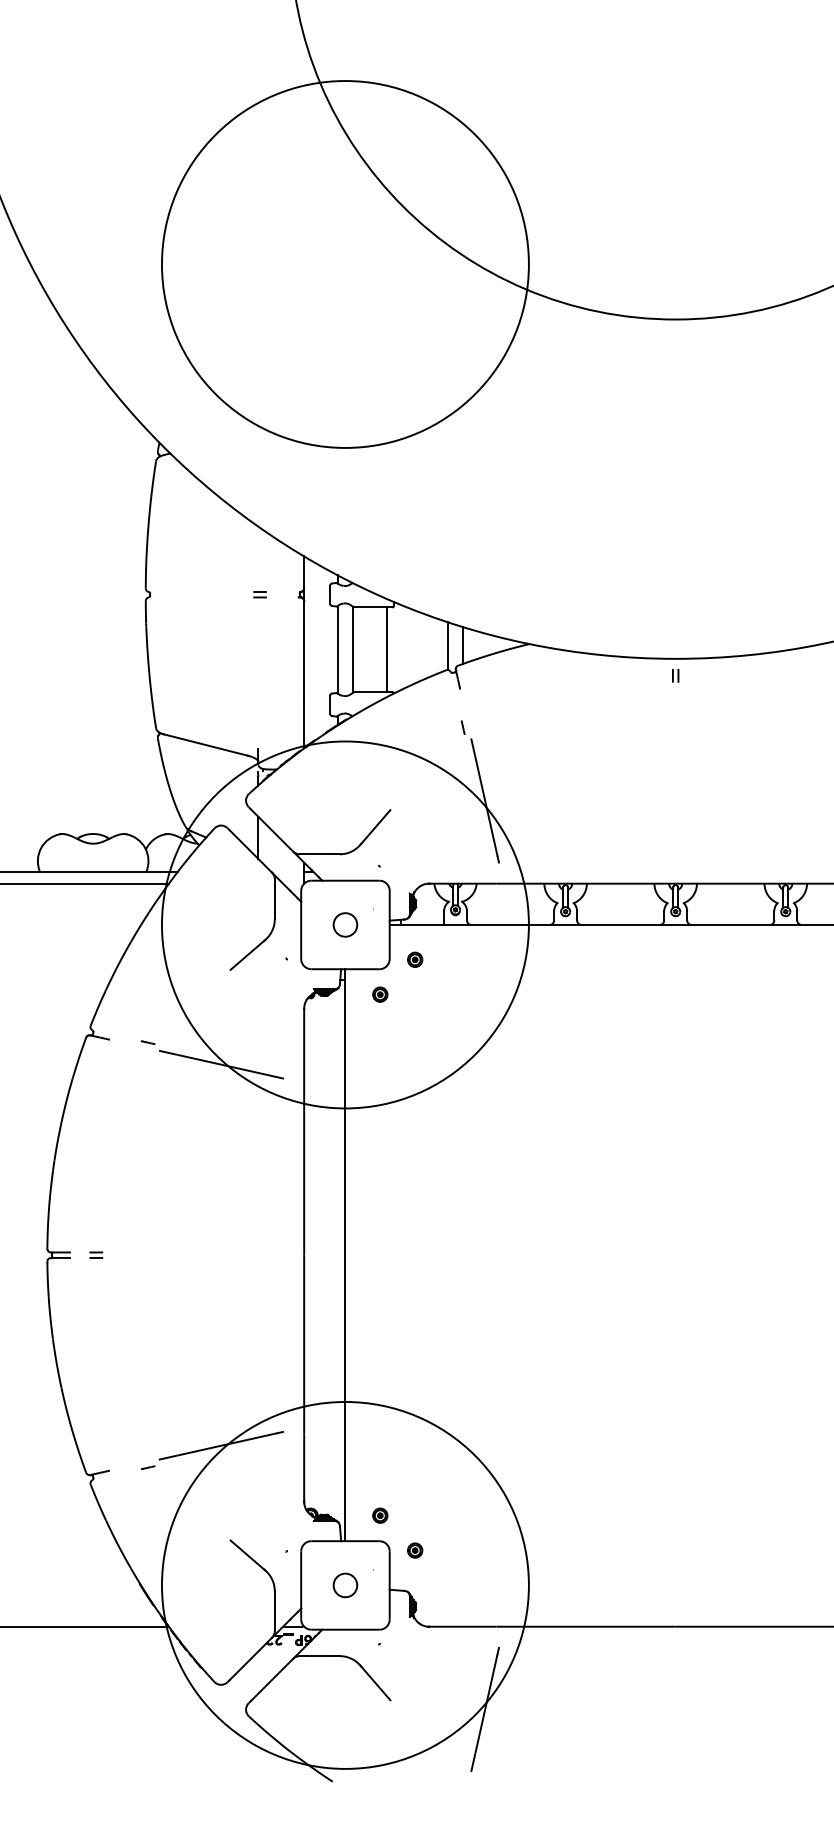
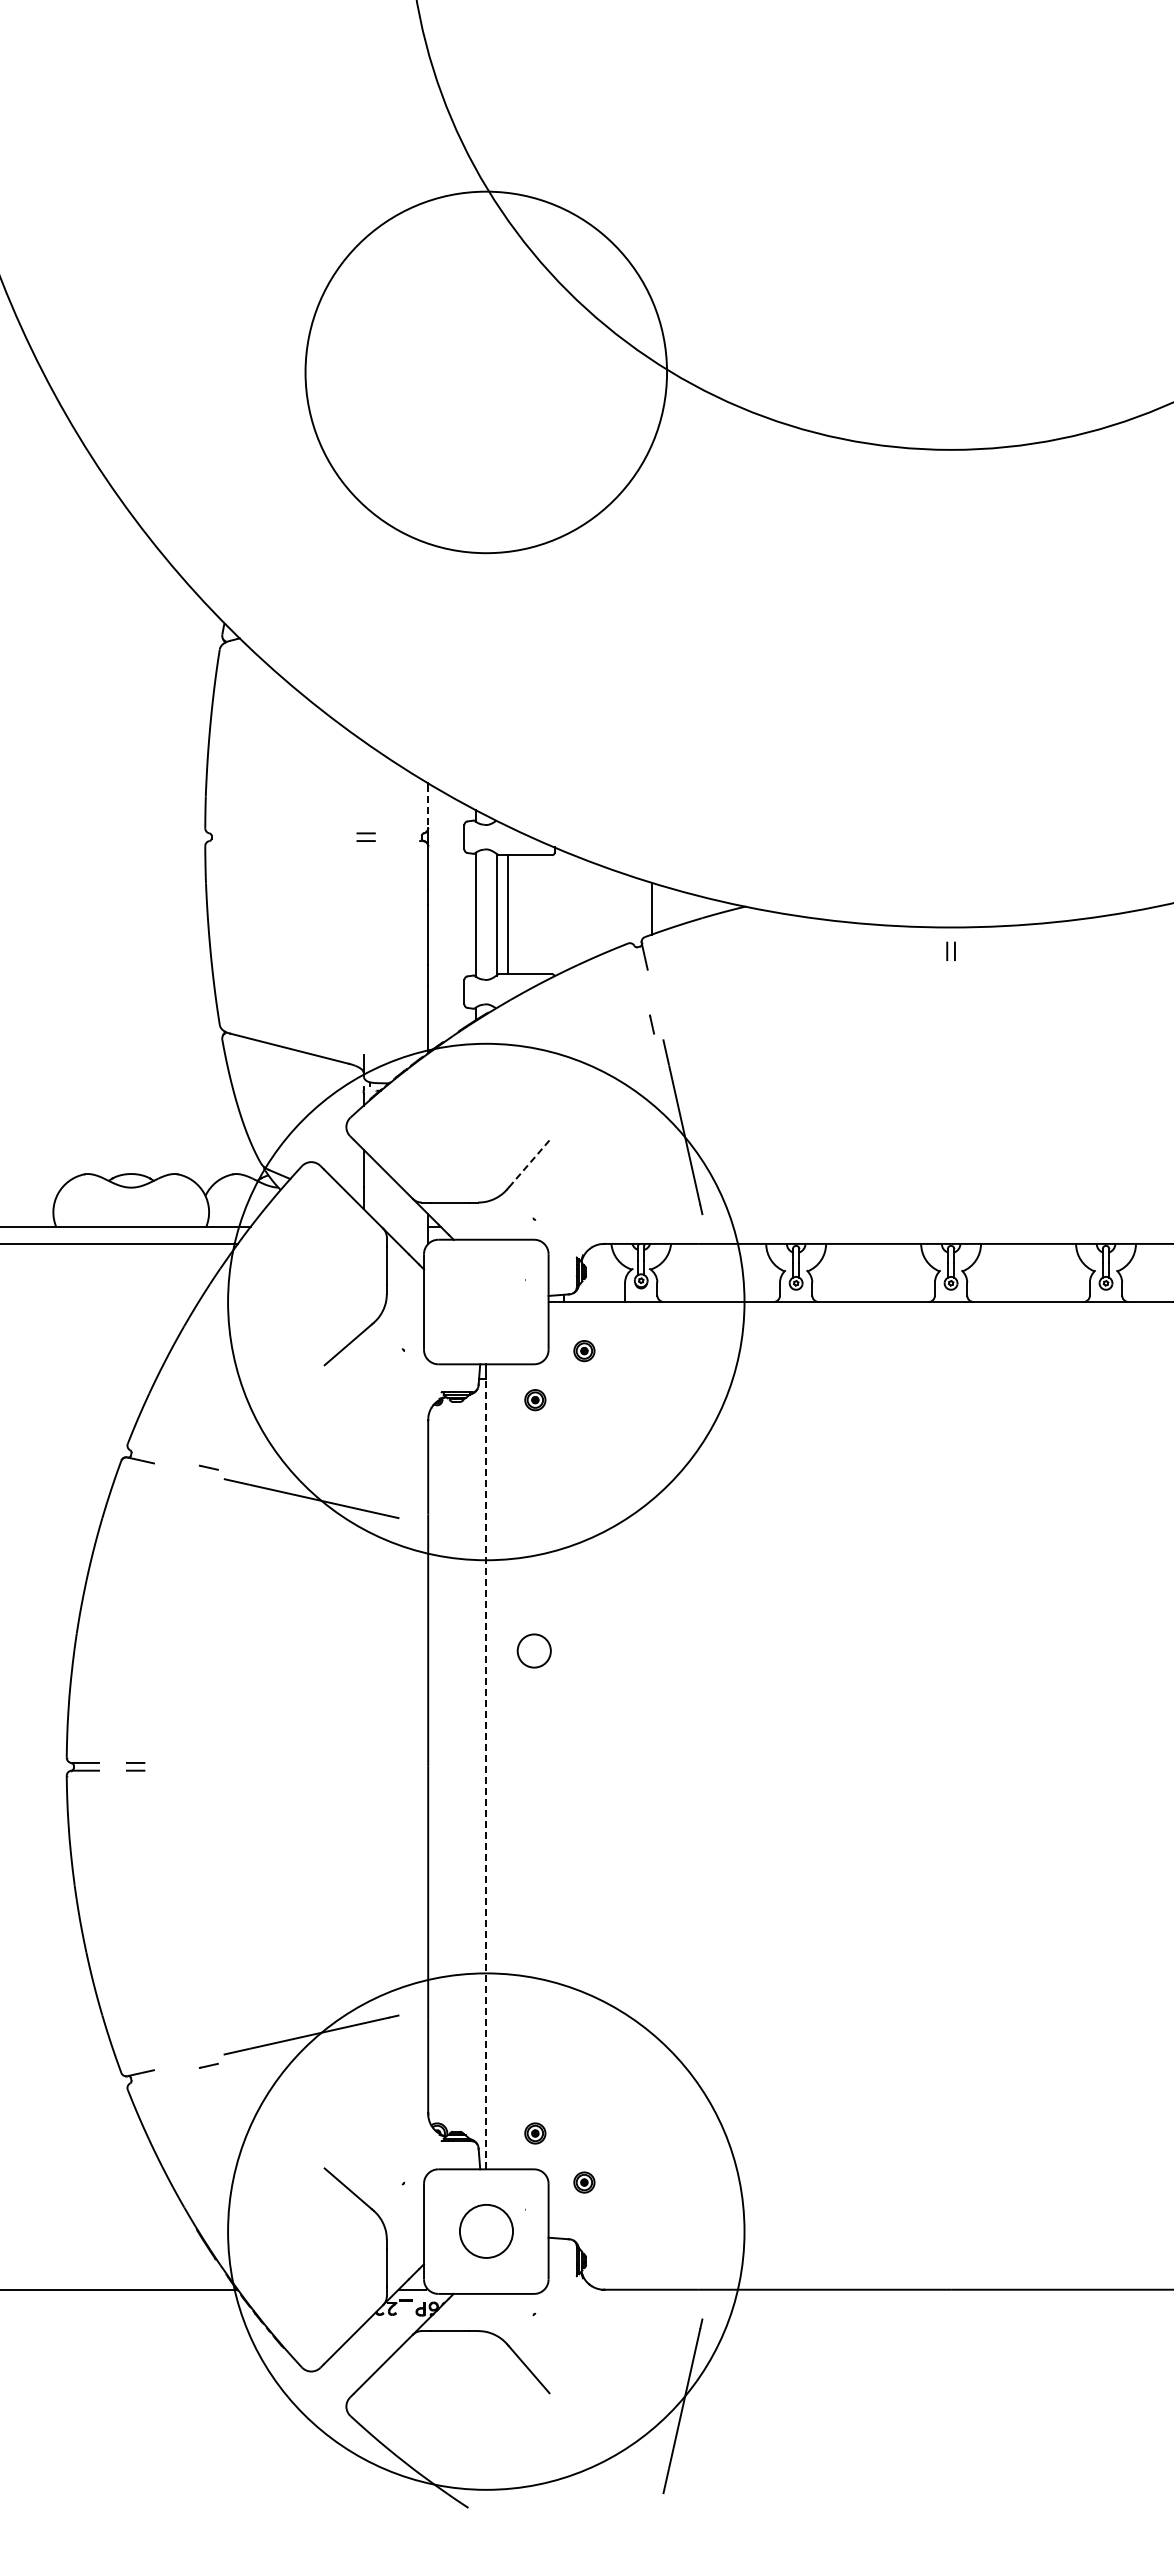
circle: (345, 264) -> (486, 372), size x0.7
line: (304, 572) -> (428, 806), solid -> dashed
line: (447, 646) -> (630, 909), removed
line: (386, 649) -> (508, 914), moved
line: (375, 827) -> (528, 1164), solid -> dashed
circle: (344, 924) -> (533, 1650), moved
line: (345, 1260) -> (486, 1774), solid -> dashed
circle: (344, 1585) -> (485, 2231), size x1.6

